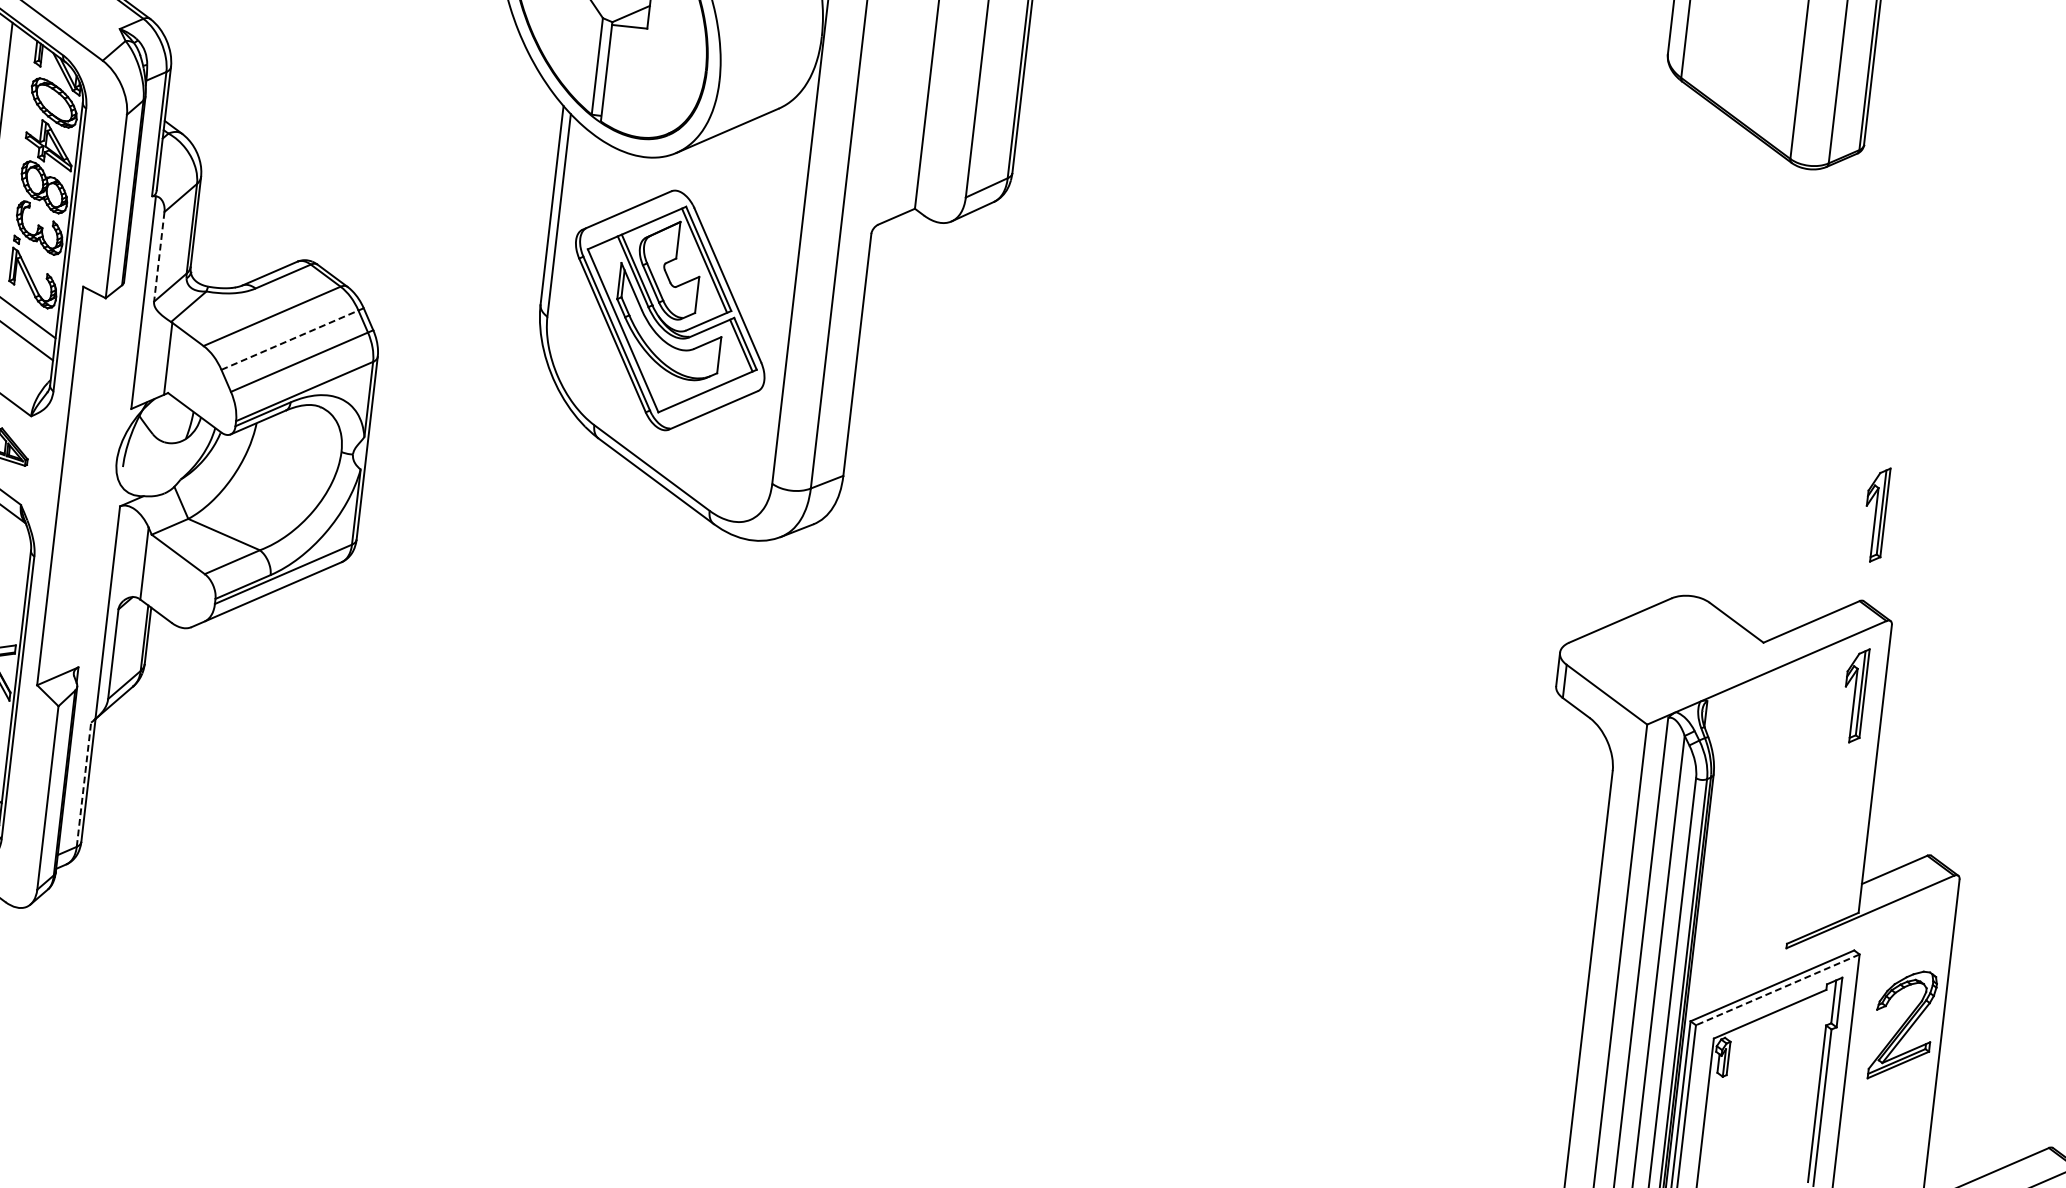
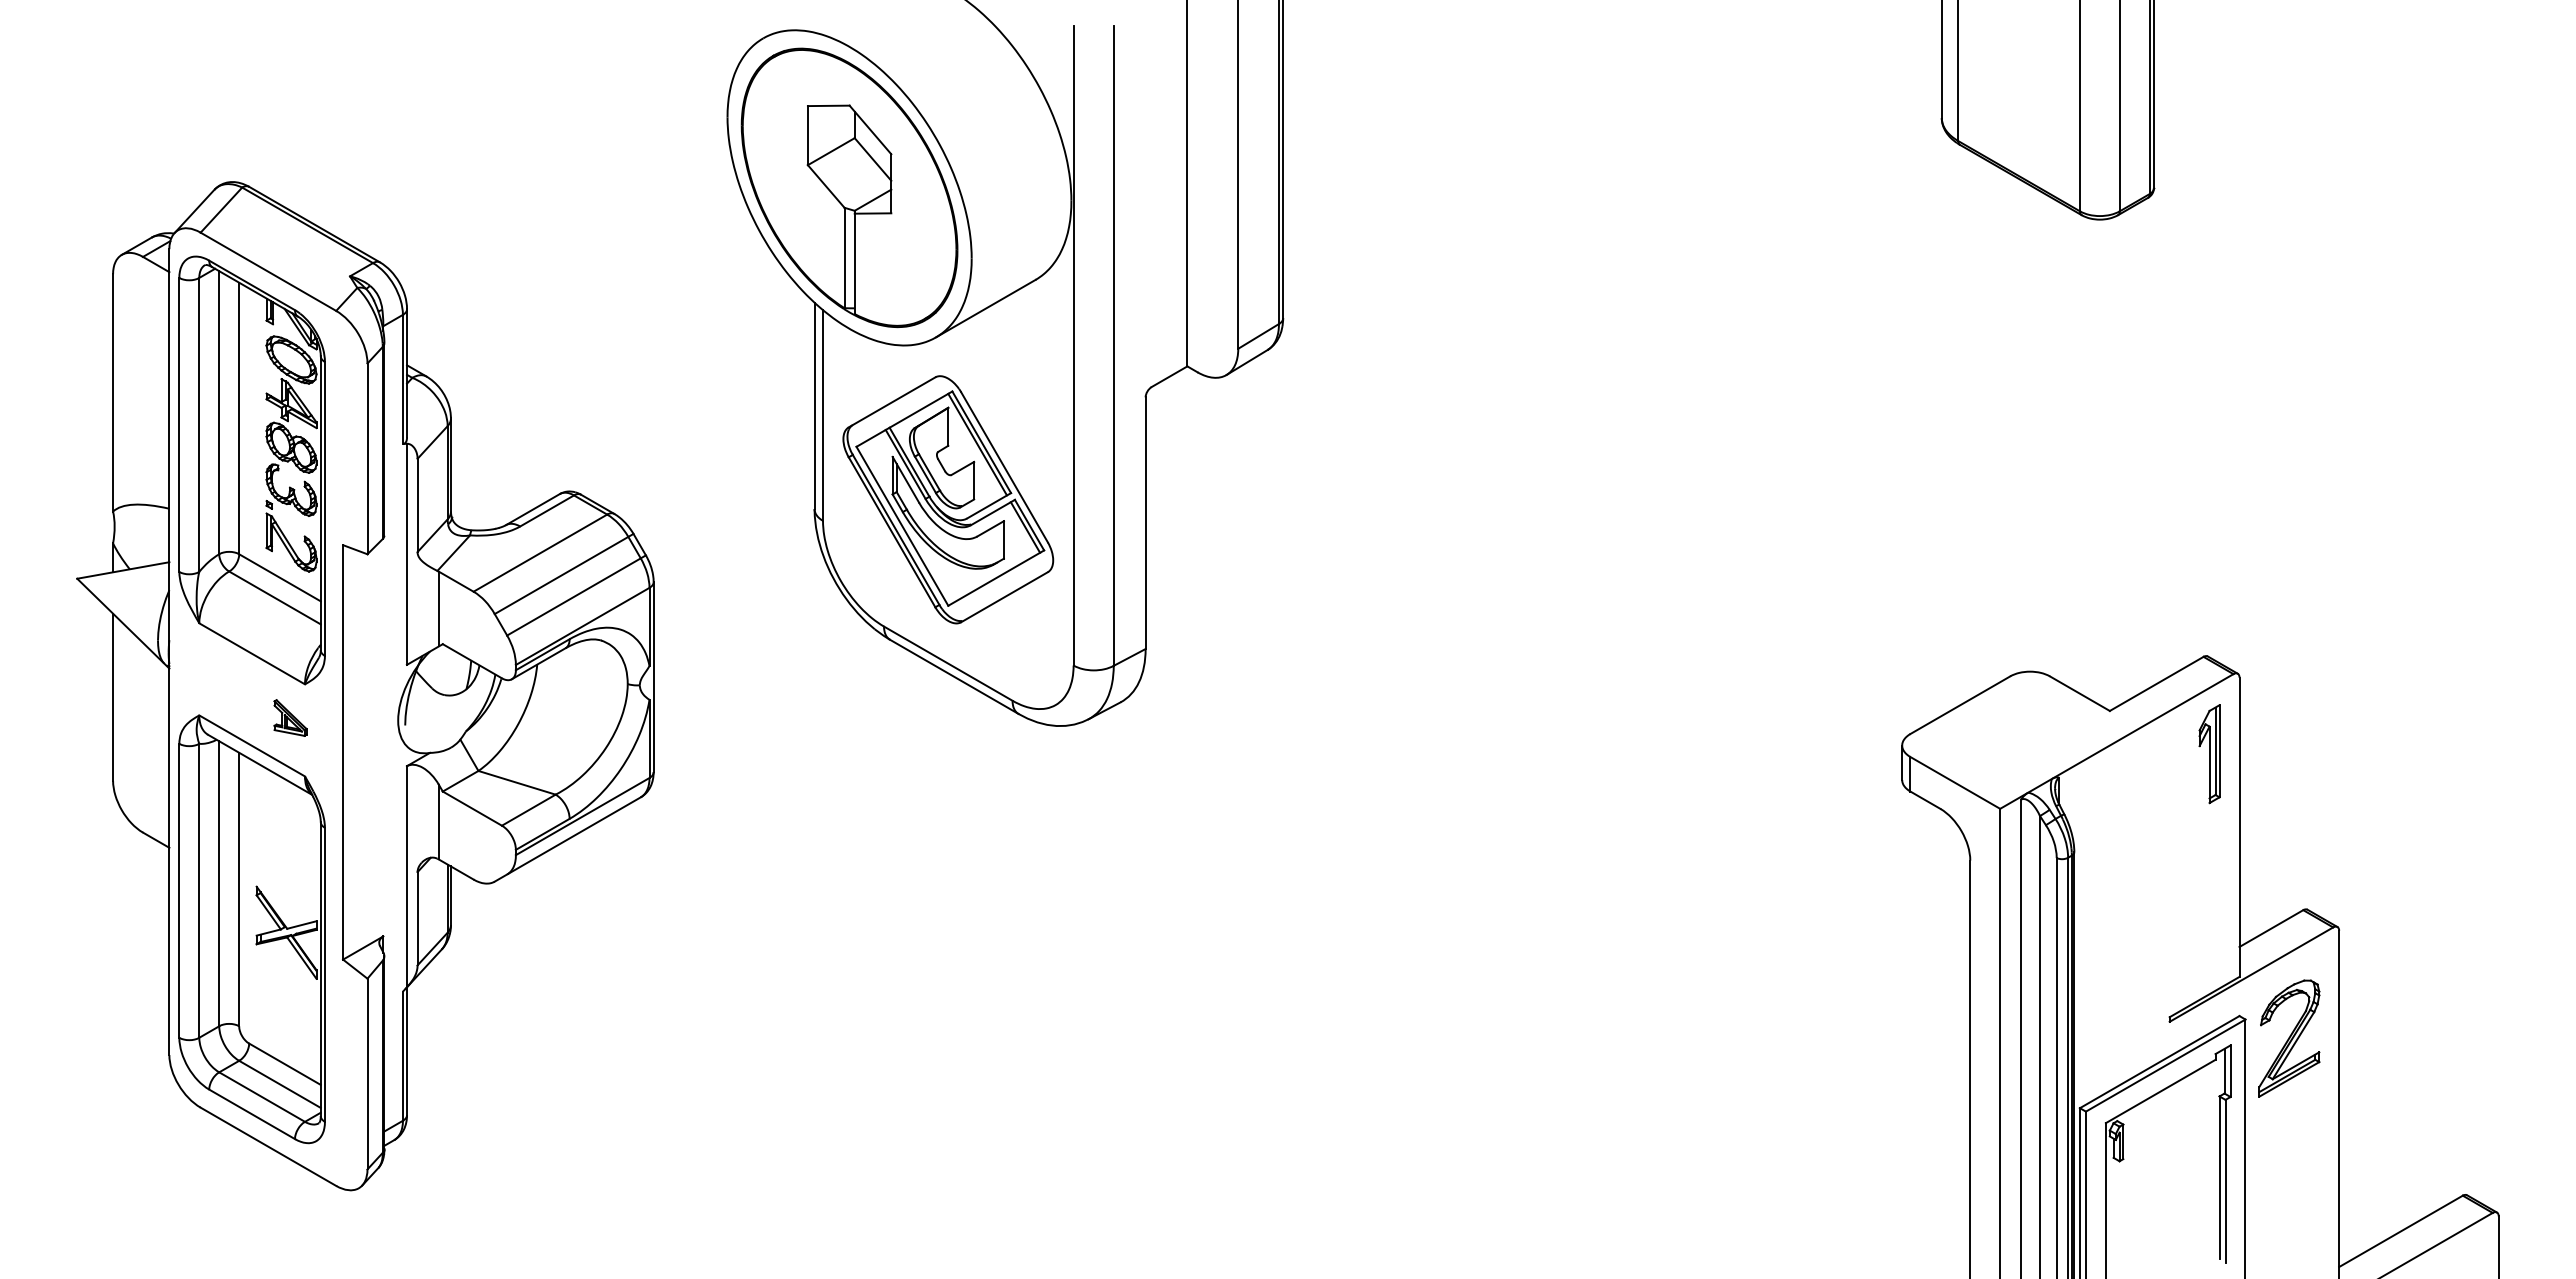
line: (159, 256) -> (417, 505), dashed -> solid
line: (293, 338) -> (564, 573), dashed -> solid
part: (1875, 514) -> (2209, 566), removed
line: (83, 784) -> (402, 1056), dashed -> solid
line: (1777, 989) -> (2165, 1065), dashed -> solid
part: (1903, 1025) -> (2289, 1038), moved

